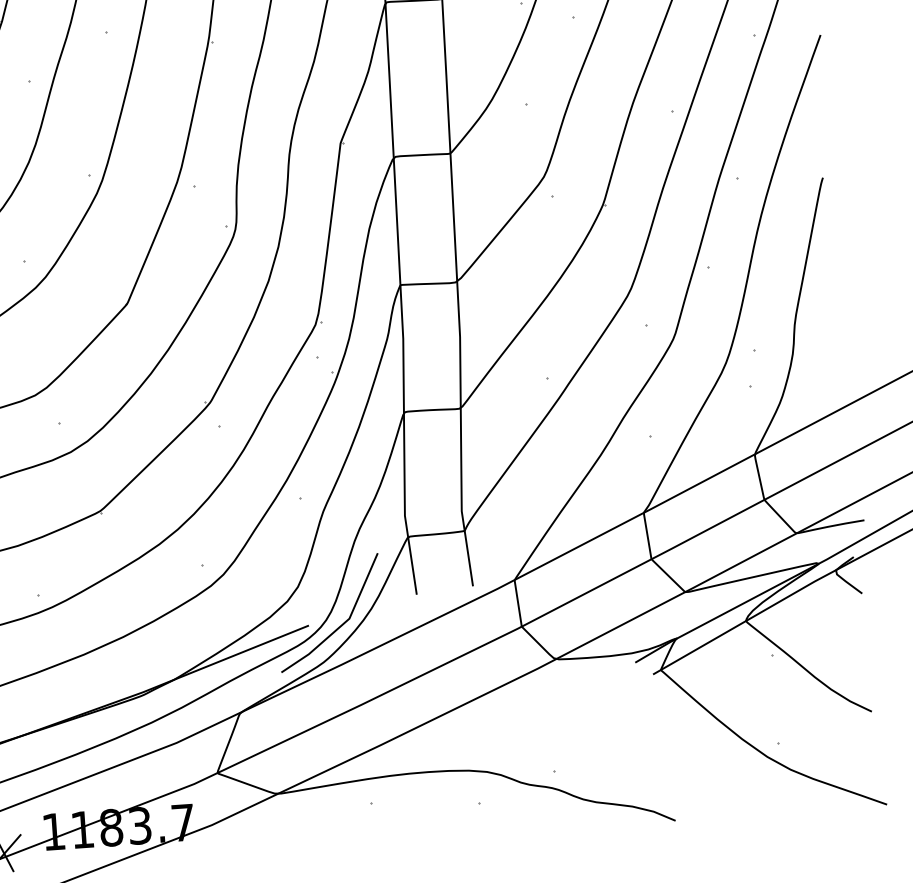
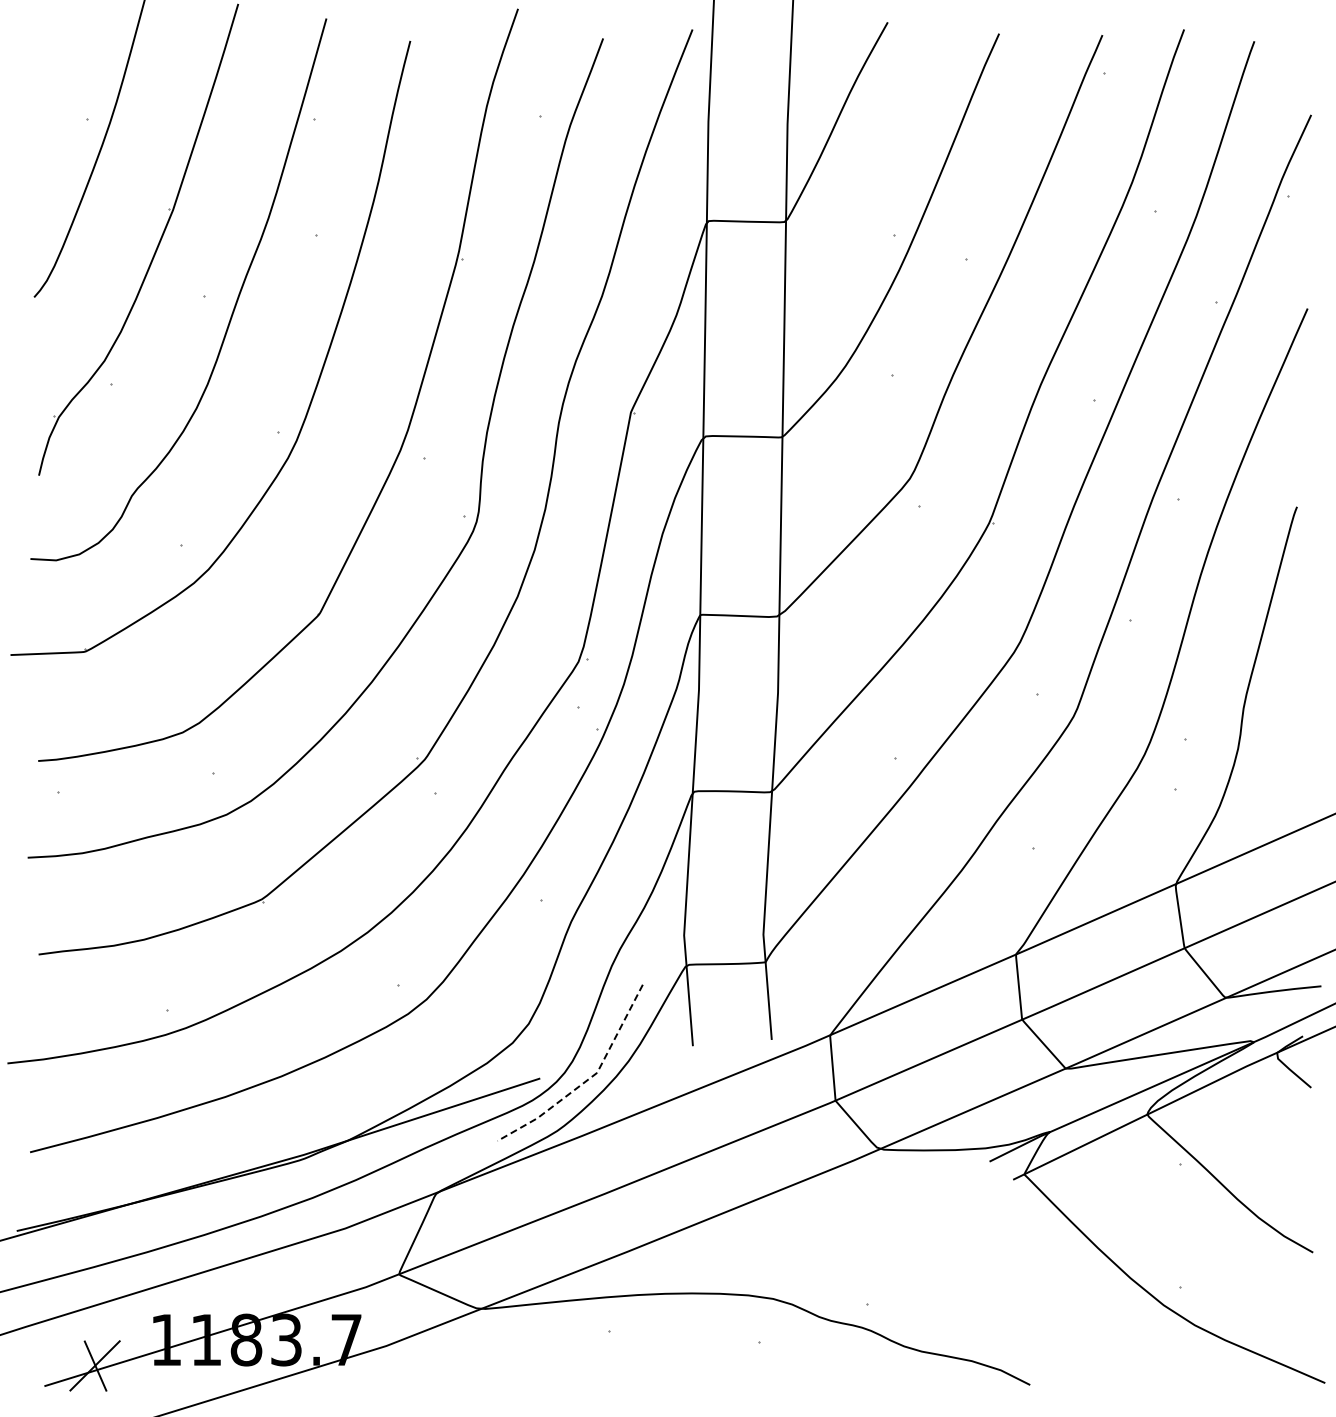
line: (343, 623) -> (588, 1079), solid -> dashed

